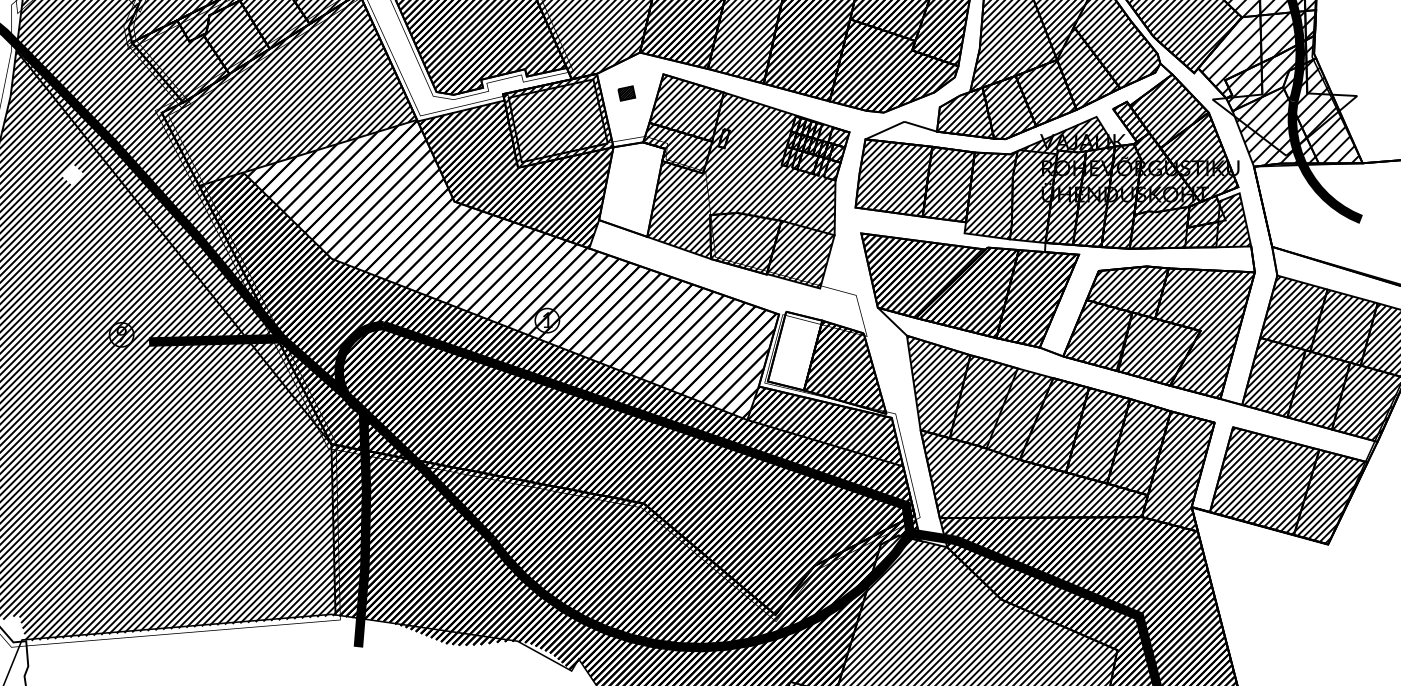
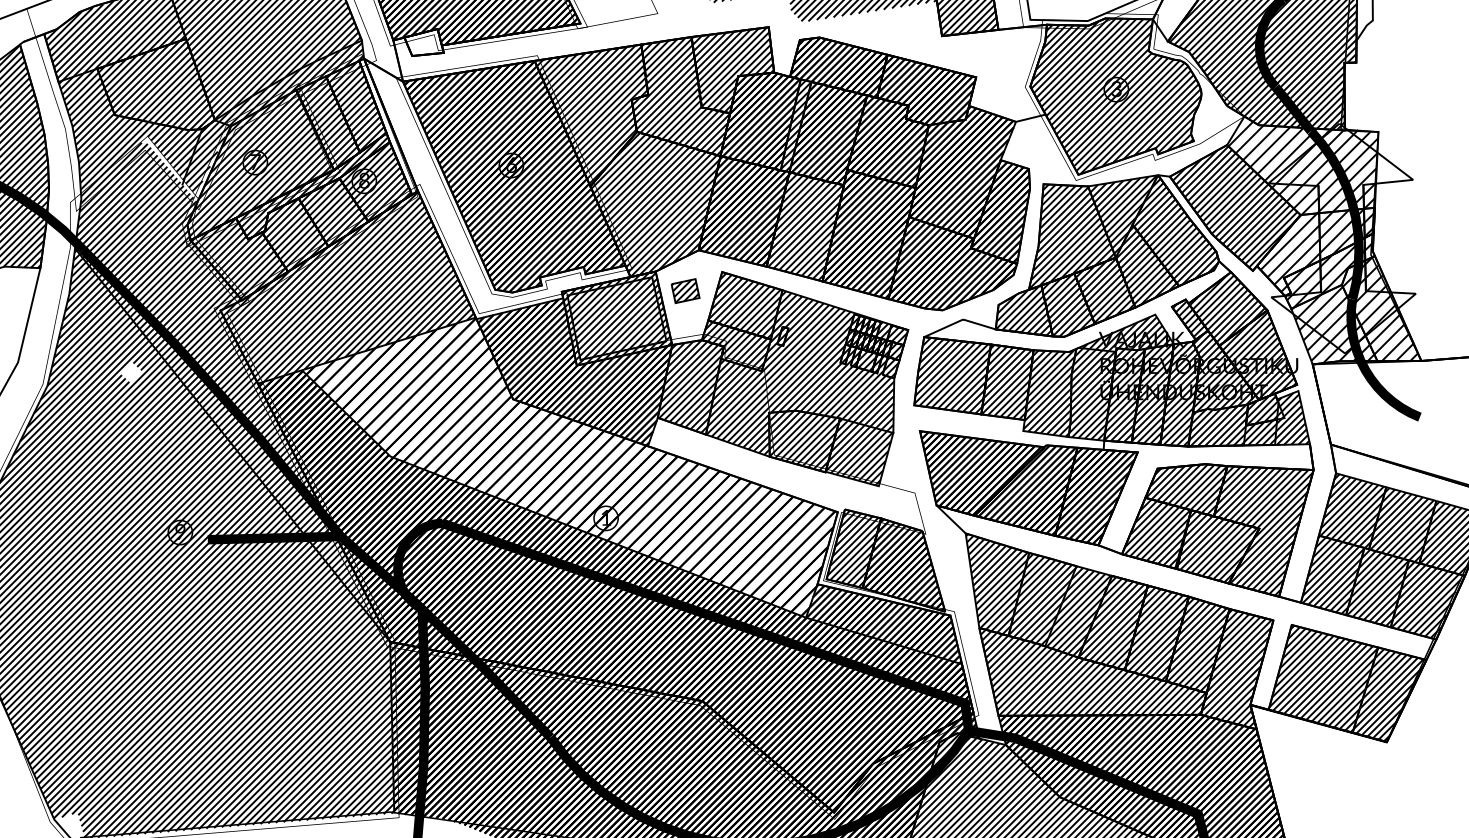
part: (626, 93) -> (685, 291), size x1.67
hatch: (632, 188) -> (691, 386), added
hatch: (794, 350) -> (853, 548), added

